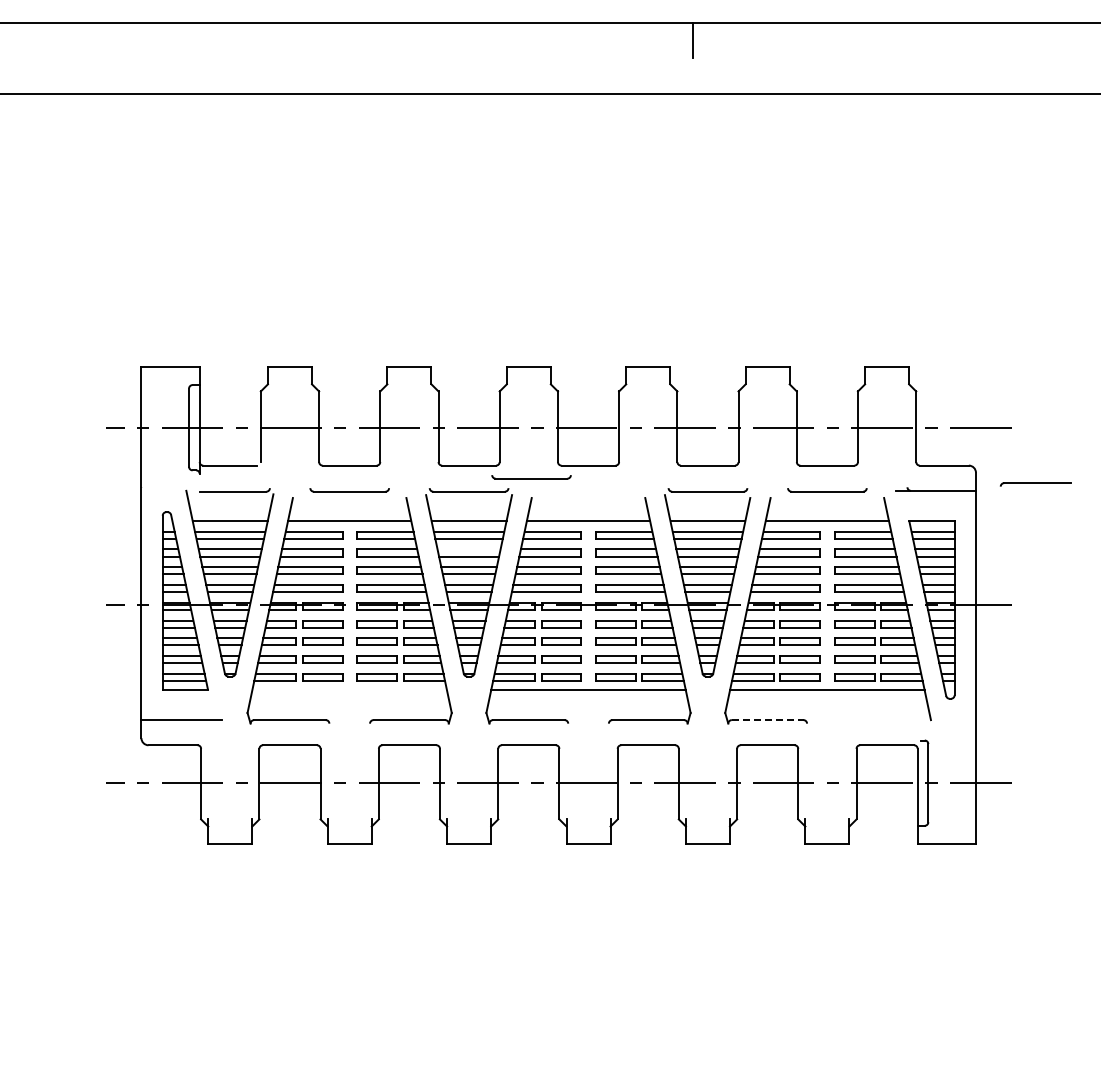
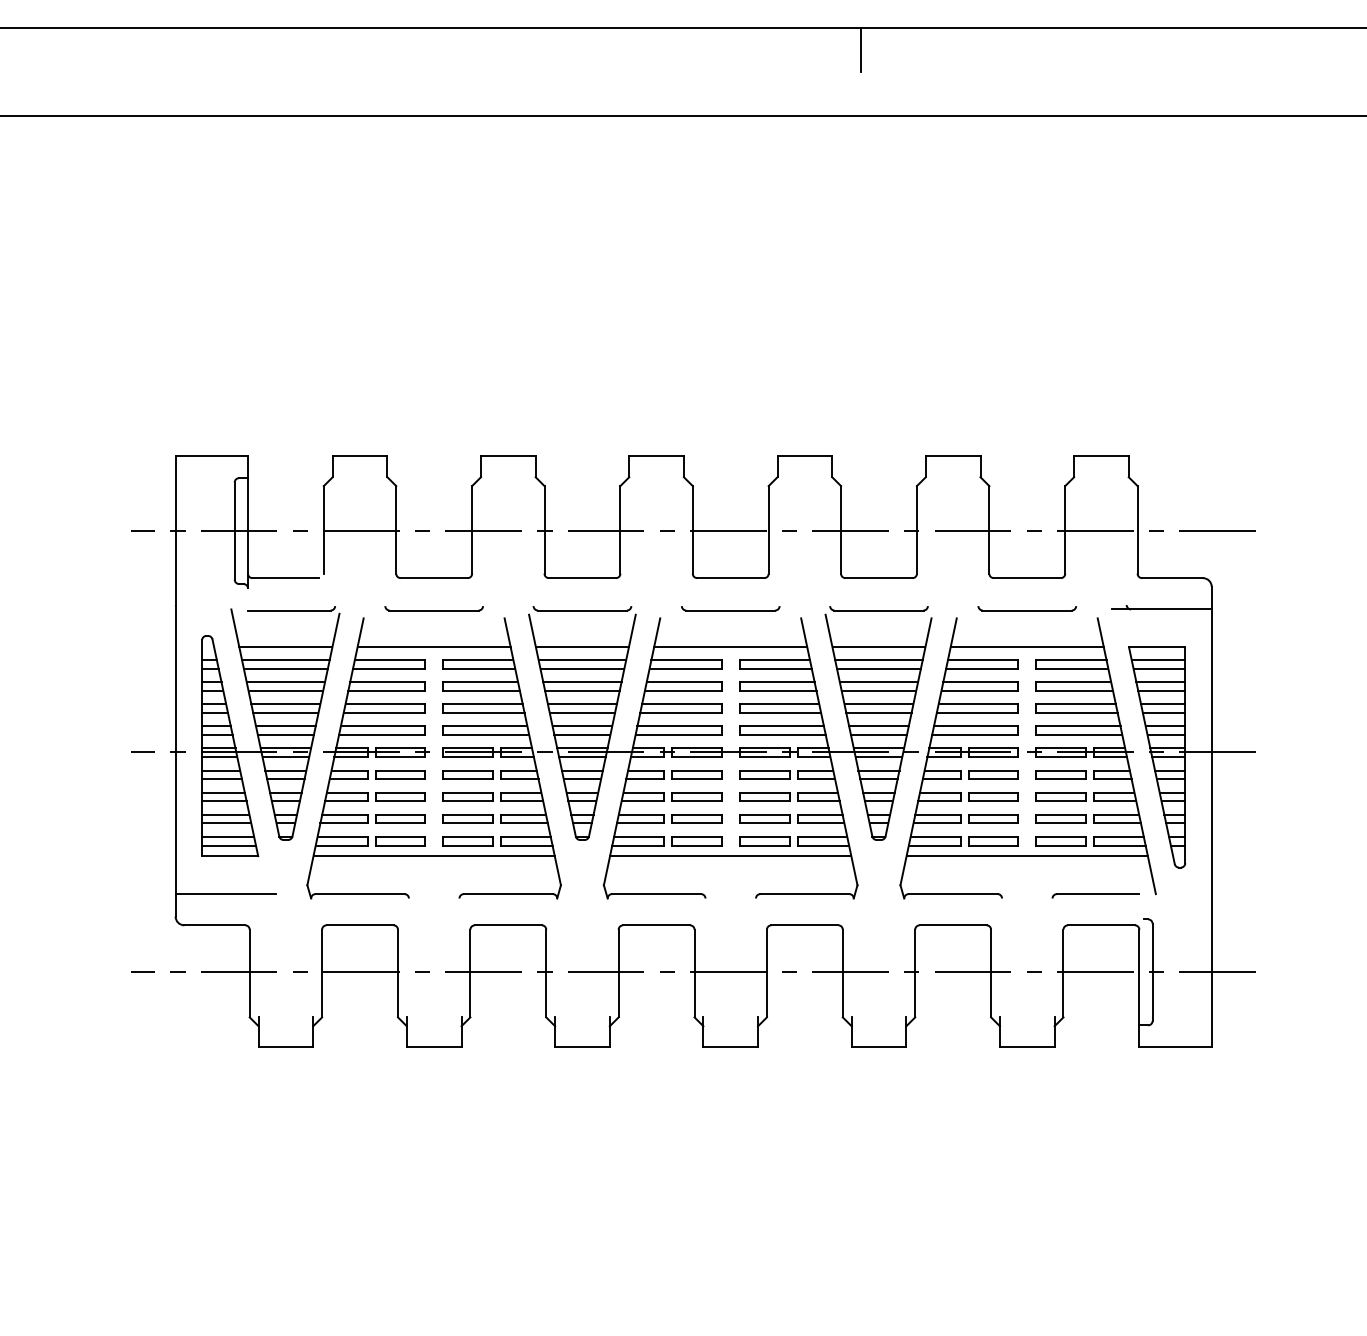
part: (531, 477) -> (730, 609), moved
part: (1035, 484) -> (1095, 895), moved
line: (468, 549) -> (581, 682), added
line: (349, 689) -> (433, 856), added
line: (767, 720) -> (952, 894), dashed -> solid

